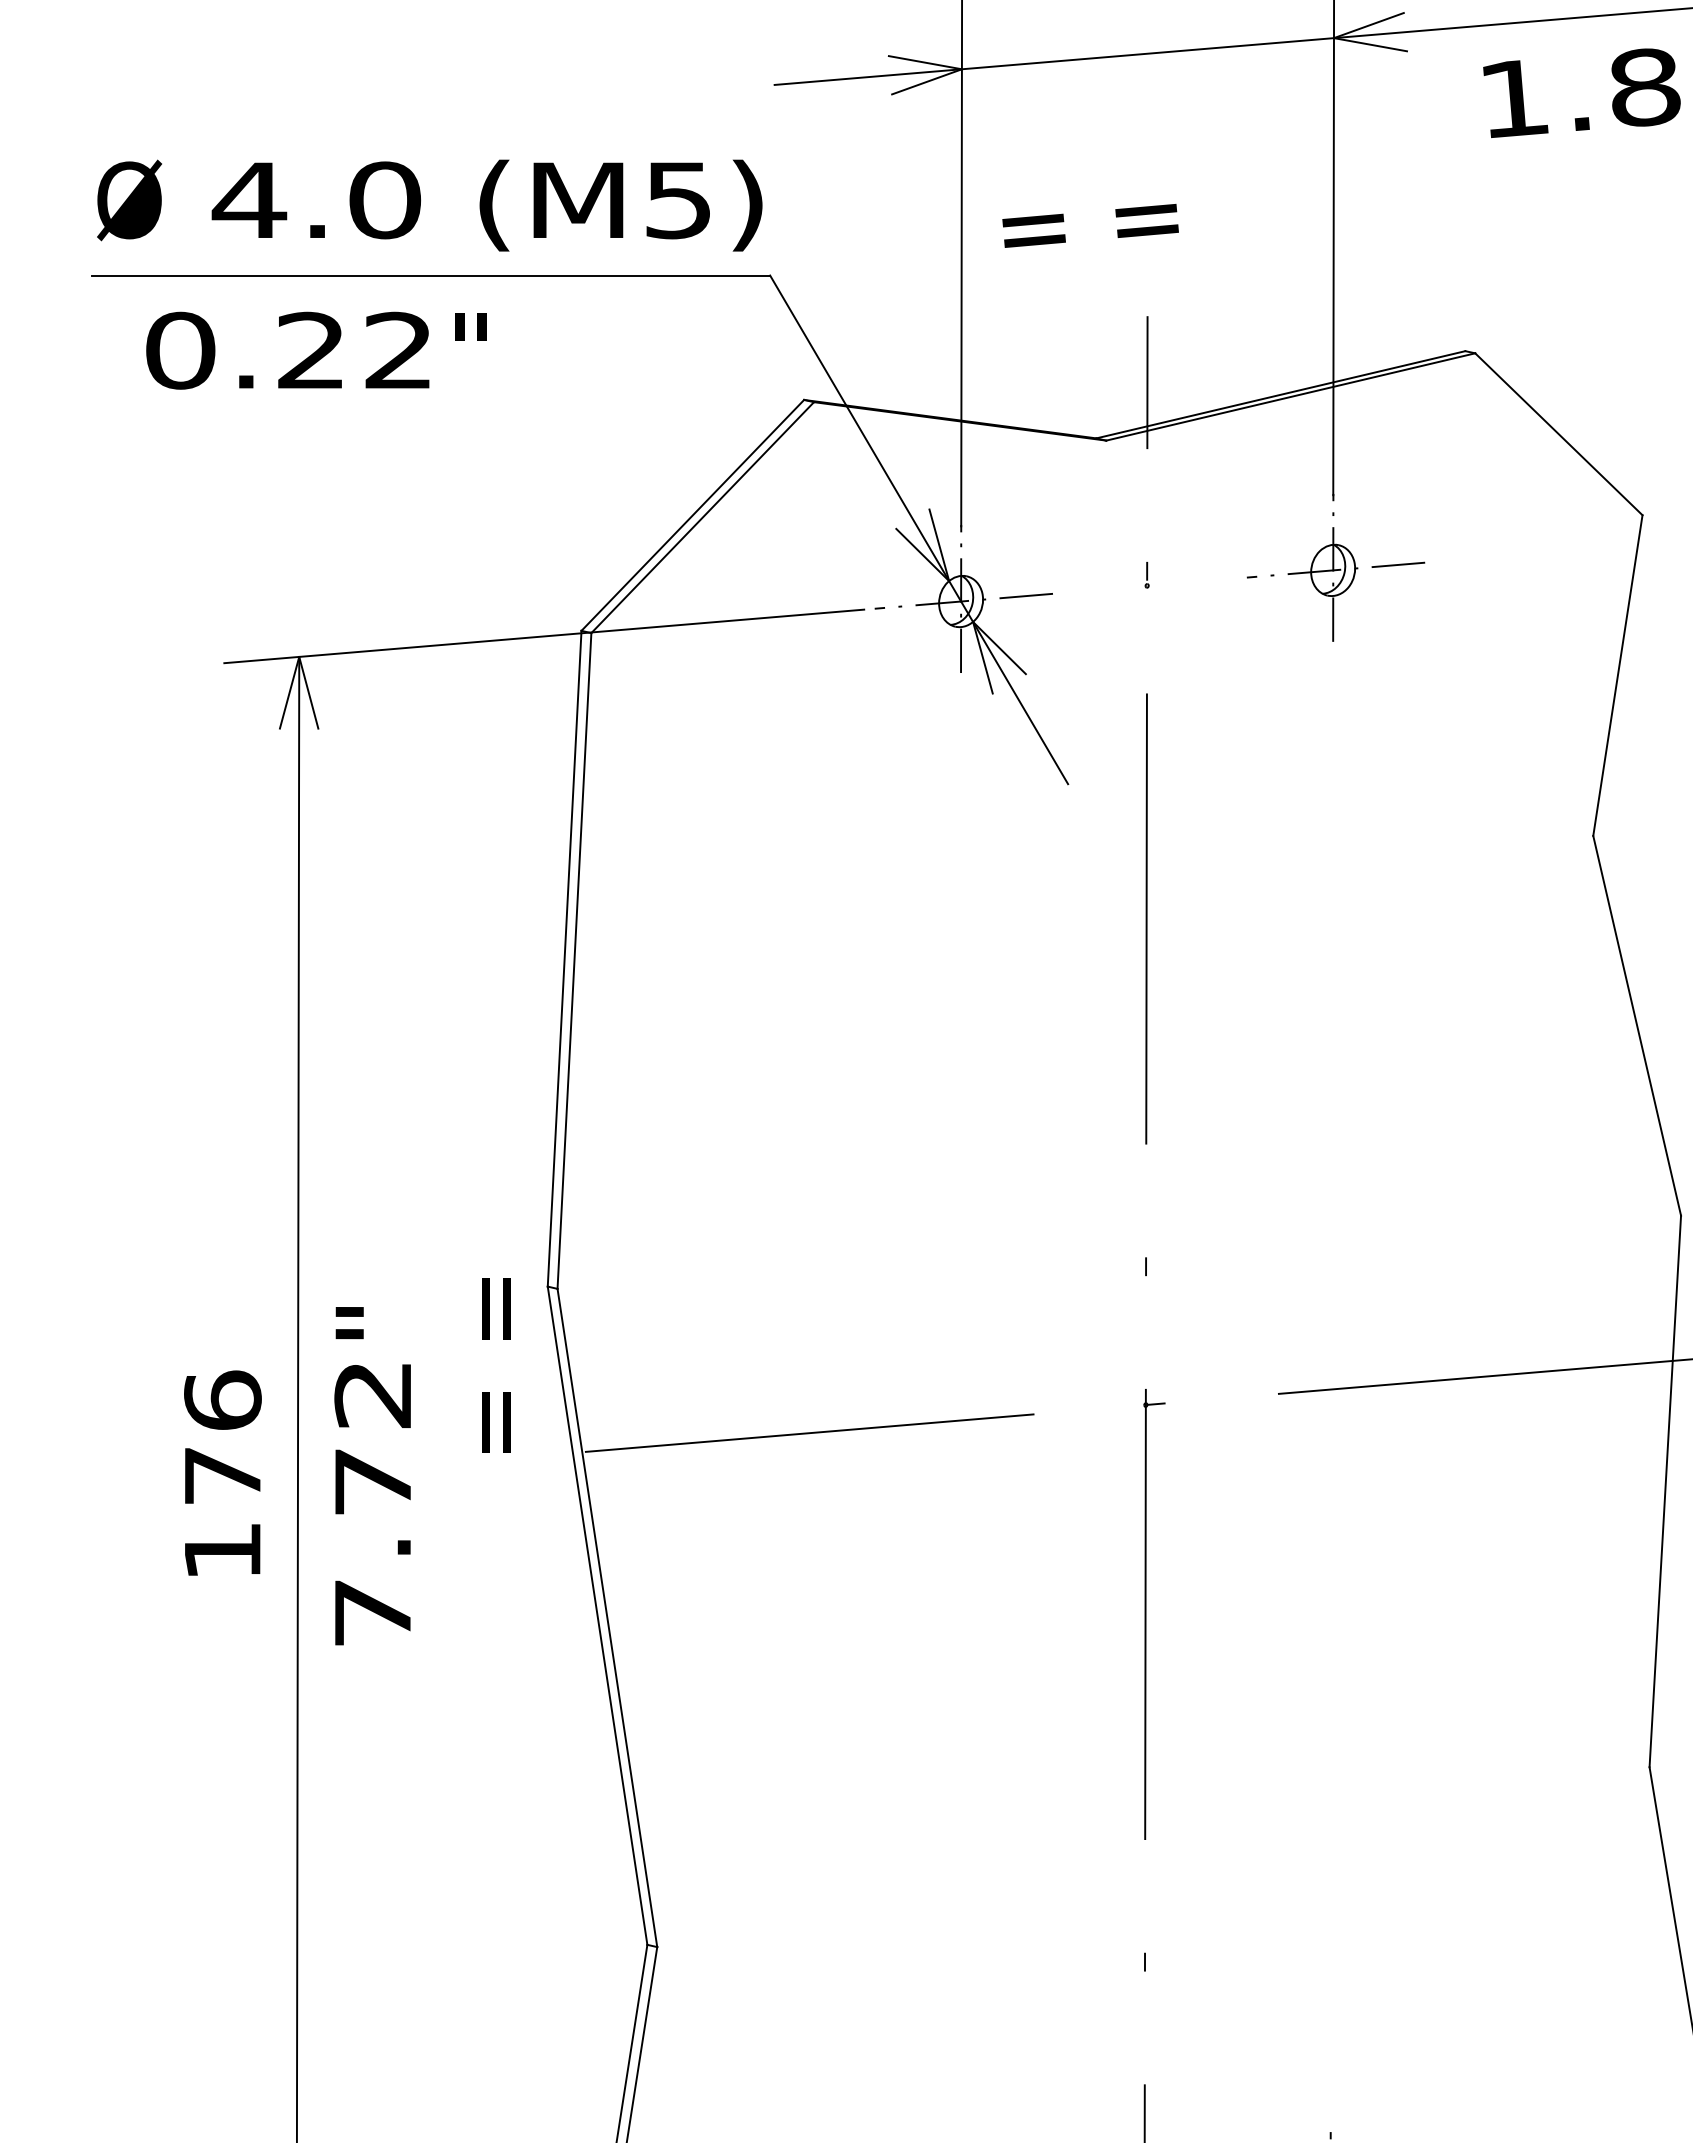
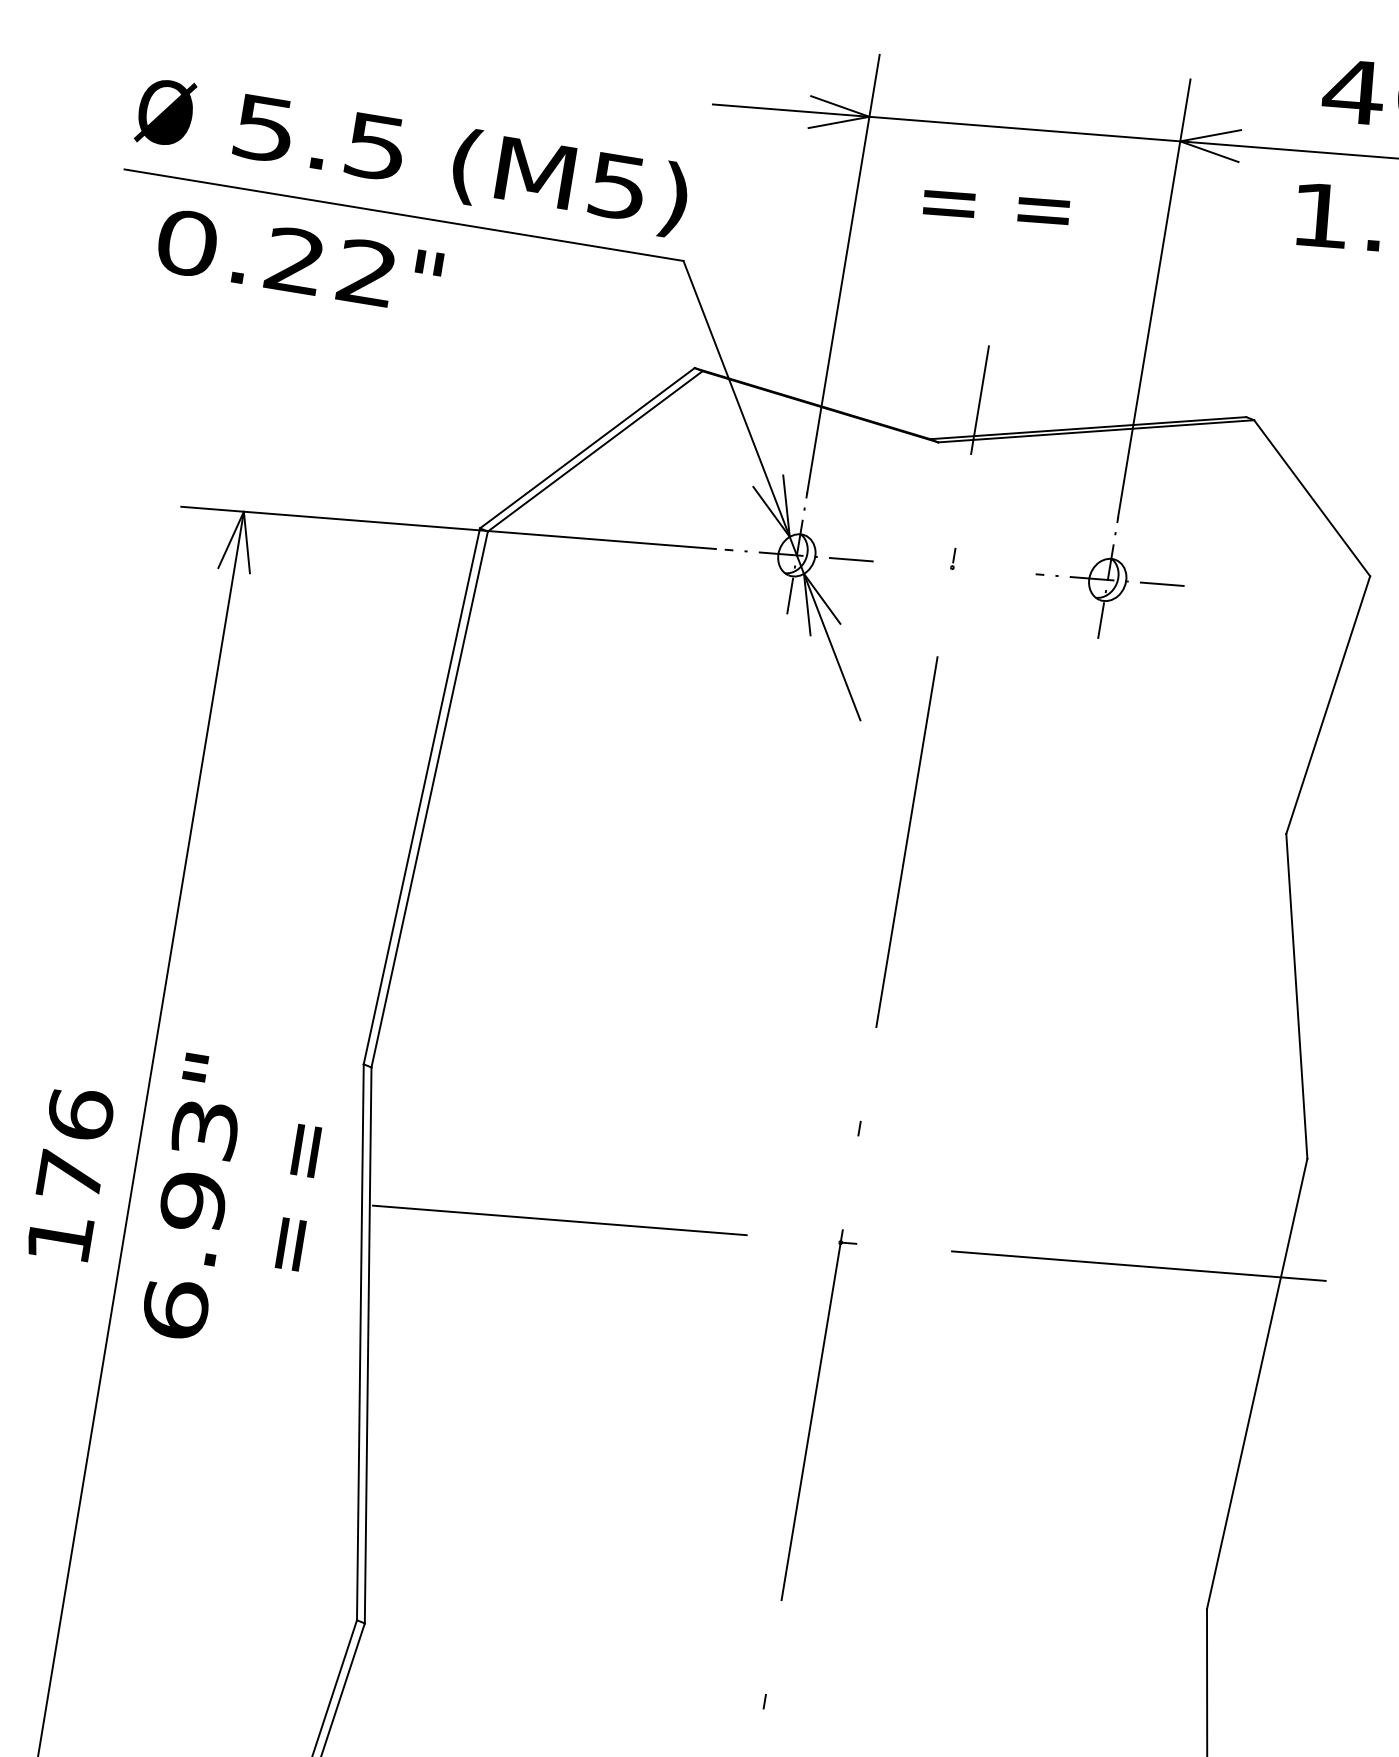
text: (316, 200) -> (319, 137), 4.0 -> 5.5
text: (1090, 225) -> (996, 207), moved
text: (496, 1365) -> (298, 1197), moved
text: (373, 1503) -> (190, 1219), 7.72 -> 6.93

